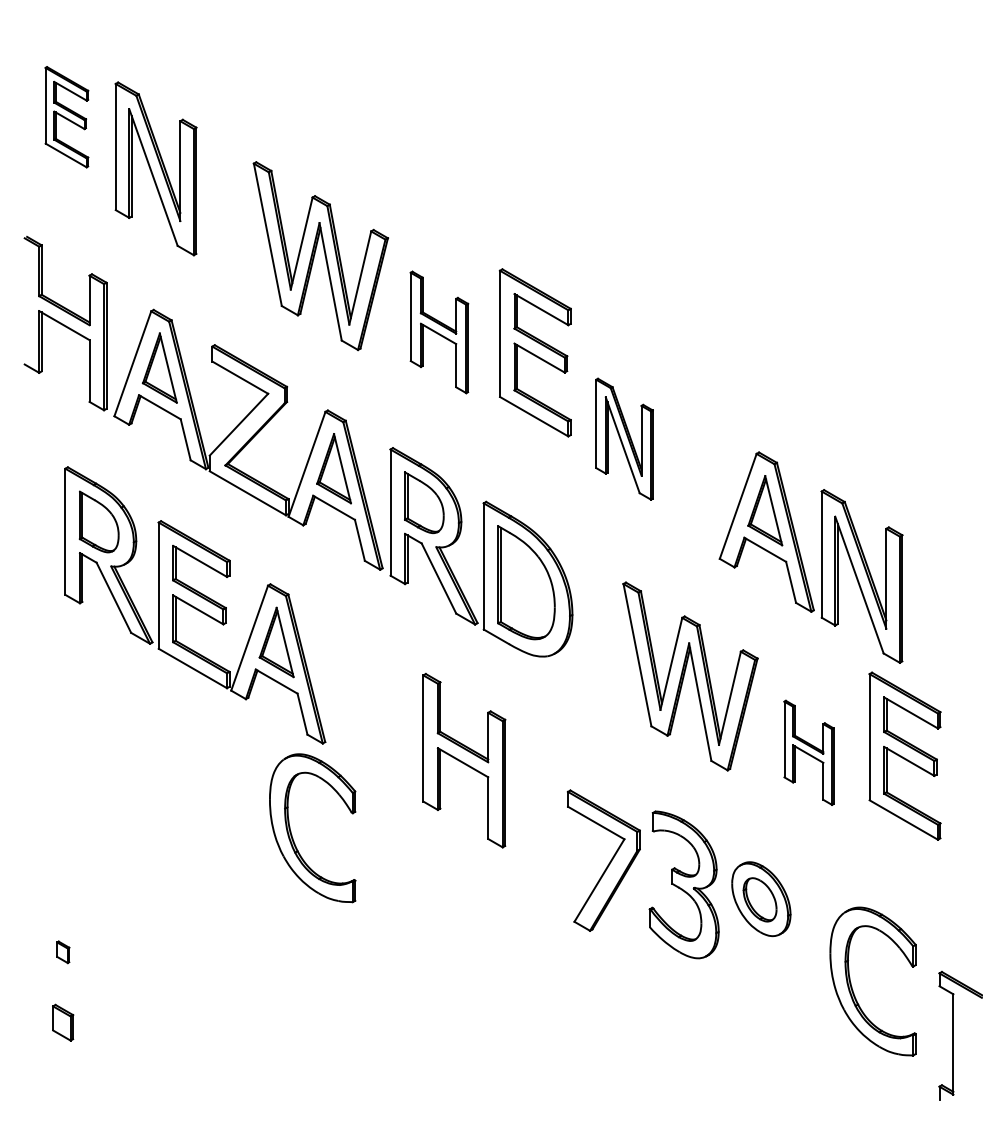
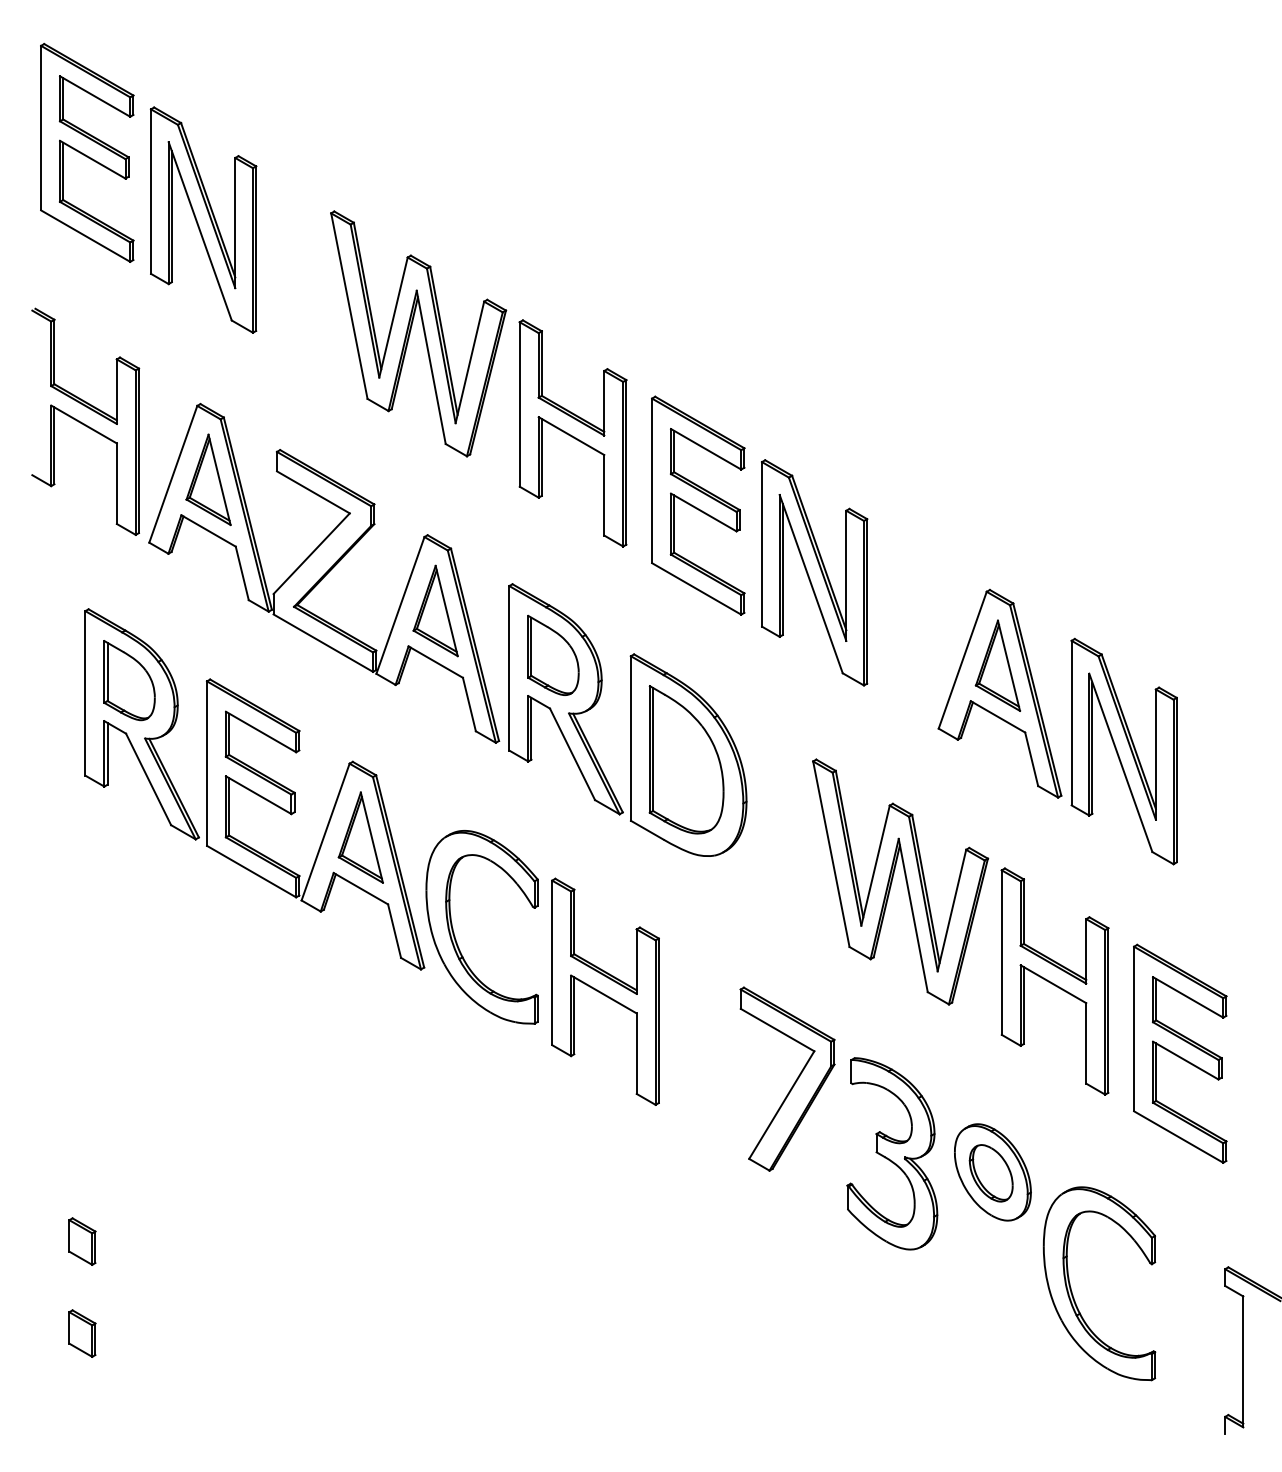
part: (66, 116) -> (86, 151), size x1.67
part: (439, 332) -> (573, 433), size x1.43
part: (534, 352) -> (697, 505), moved
part: (624, 438) -> (814, 571), size x1.43
part: (808, 752) -> (1054, 981), size x1.67
part: (904, 755) -> (1179, 1052), moved
part: (292, 834) -> (455, 935), moved
part: (603, 860) -> (787, 1078), moved
part: (63, 952) -> (82, 1241), size x1.67
part: (852, 986) -> (1072, 1290), moved

